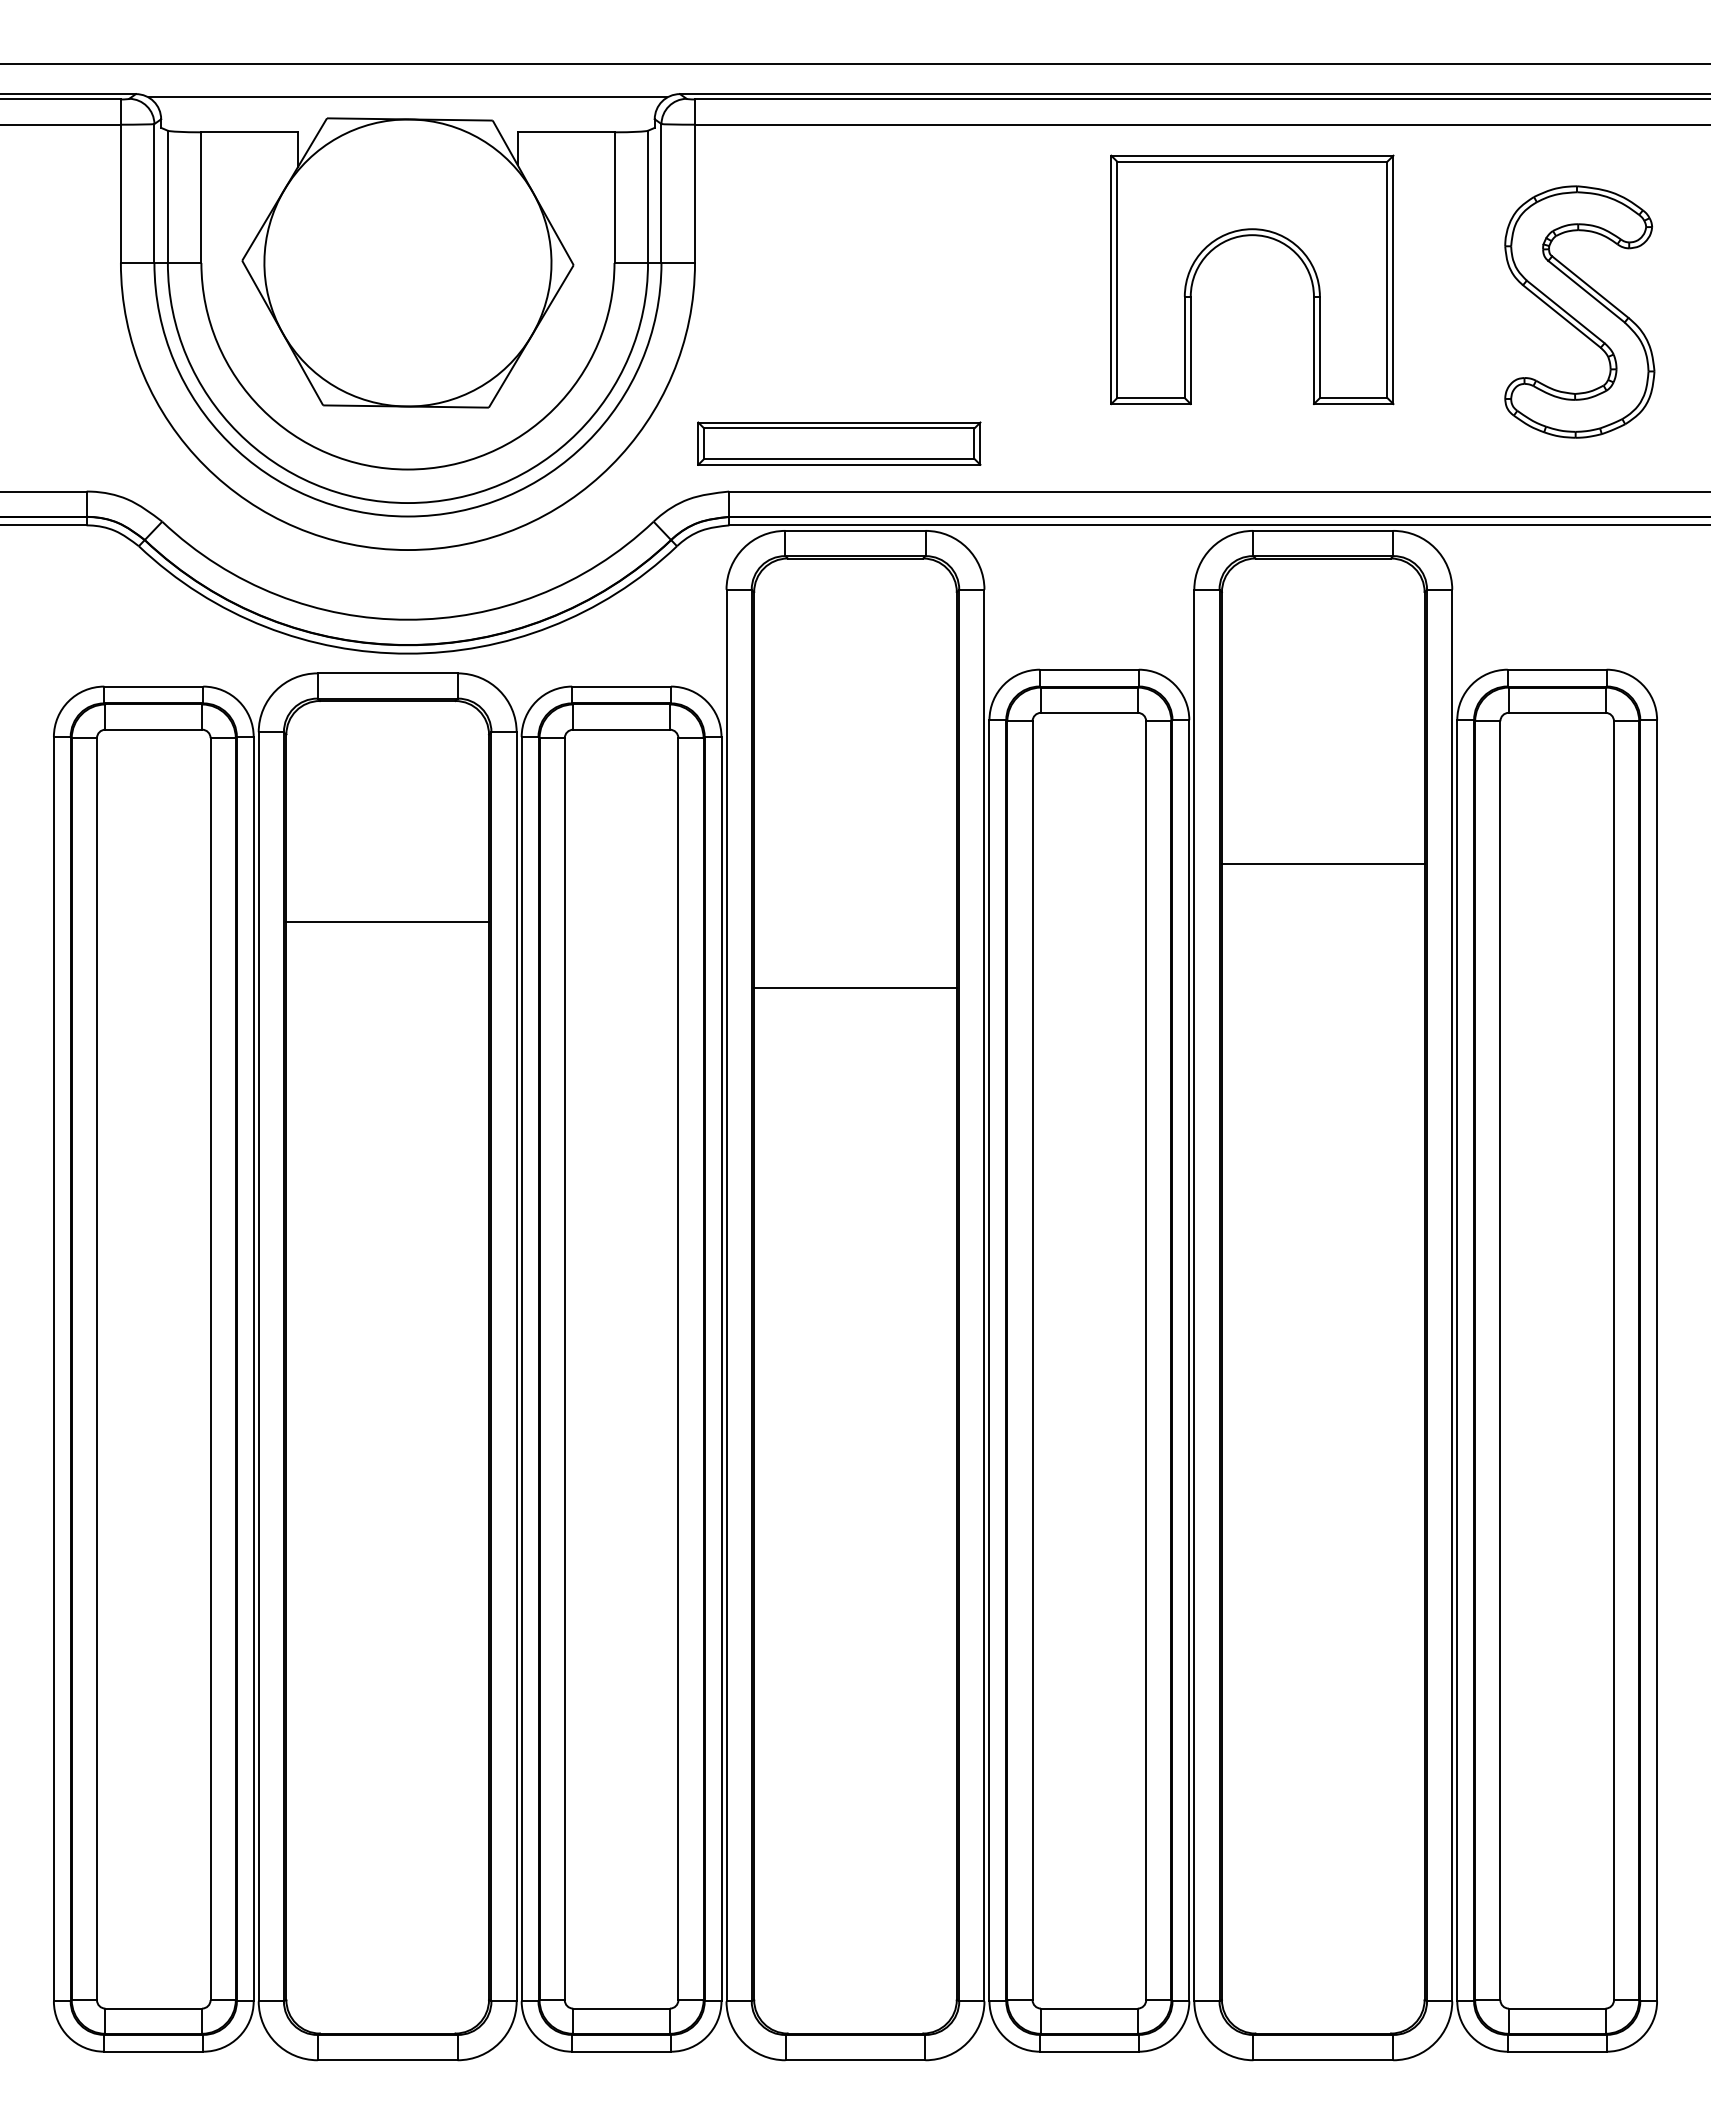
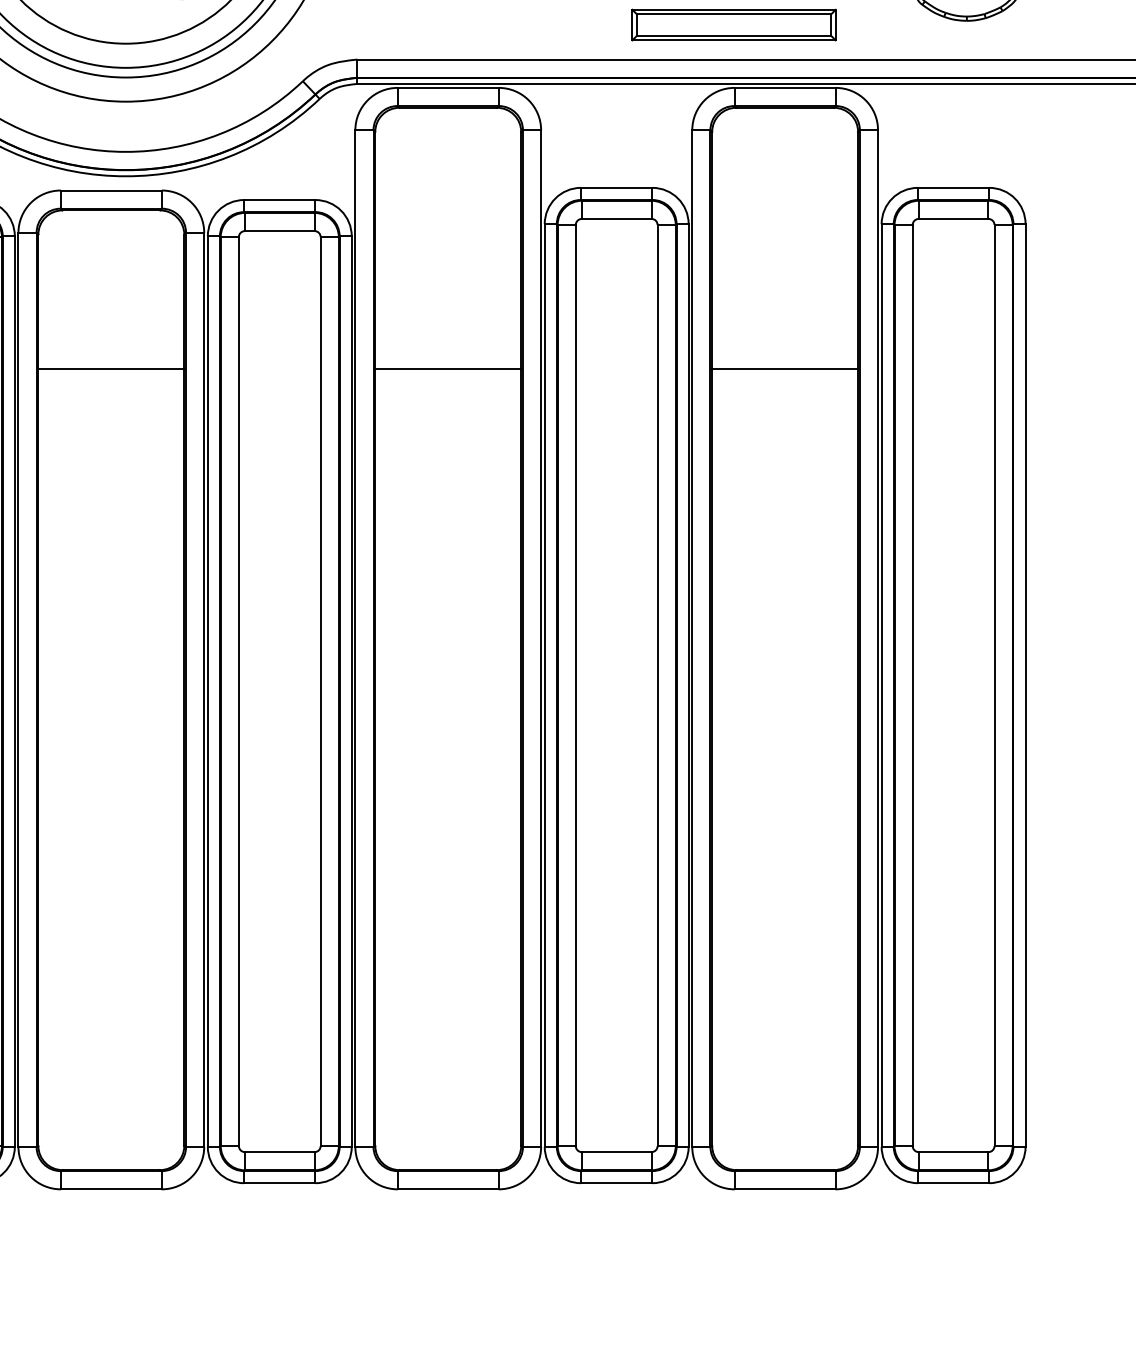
part: (839, 443) -> (734, 24), moved
line: (1322, 863) -> (784, 369), moved
line: (855, 987) -> (448, 369), moved

